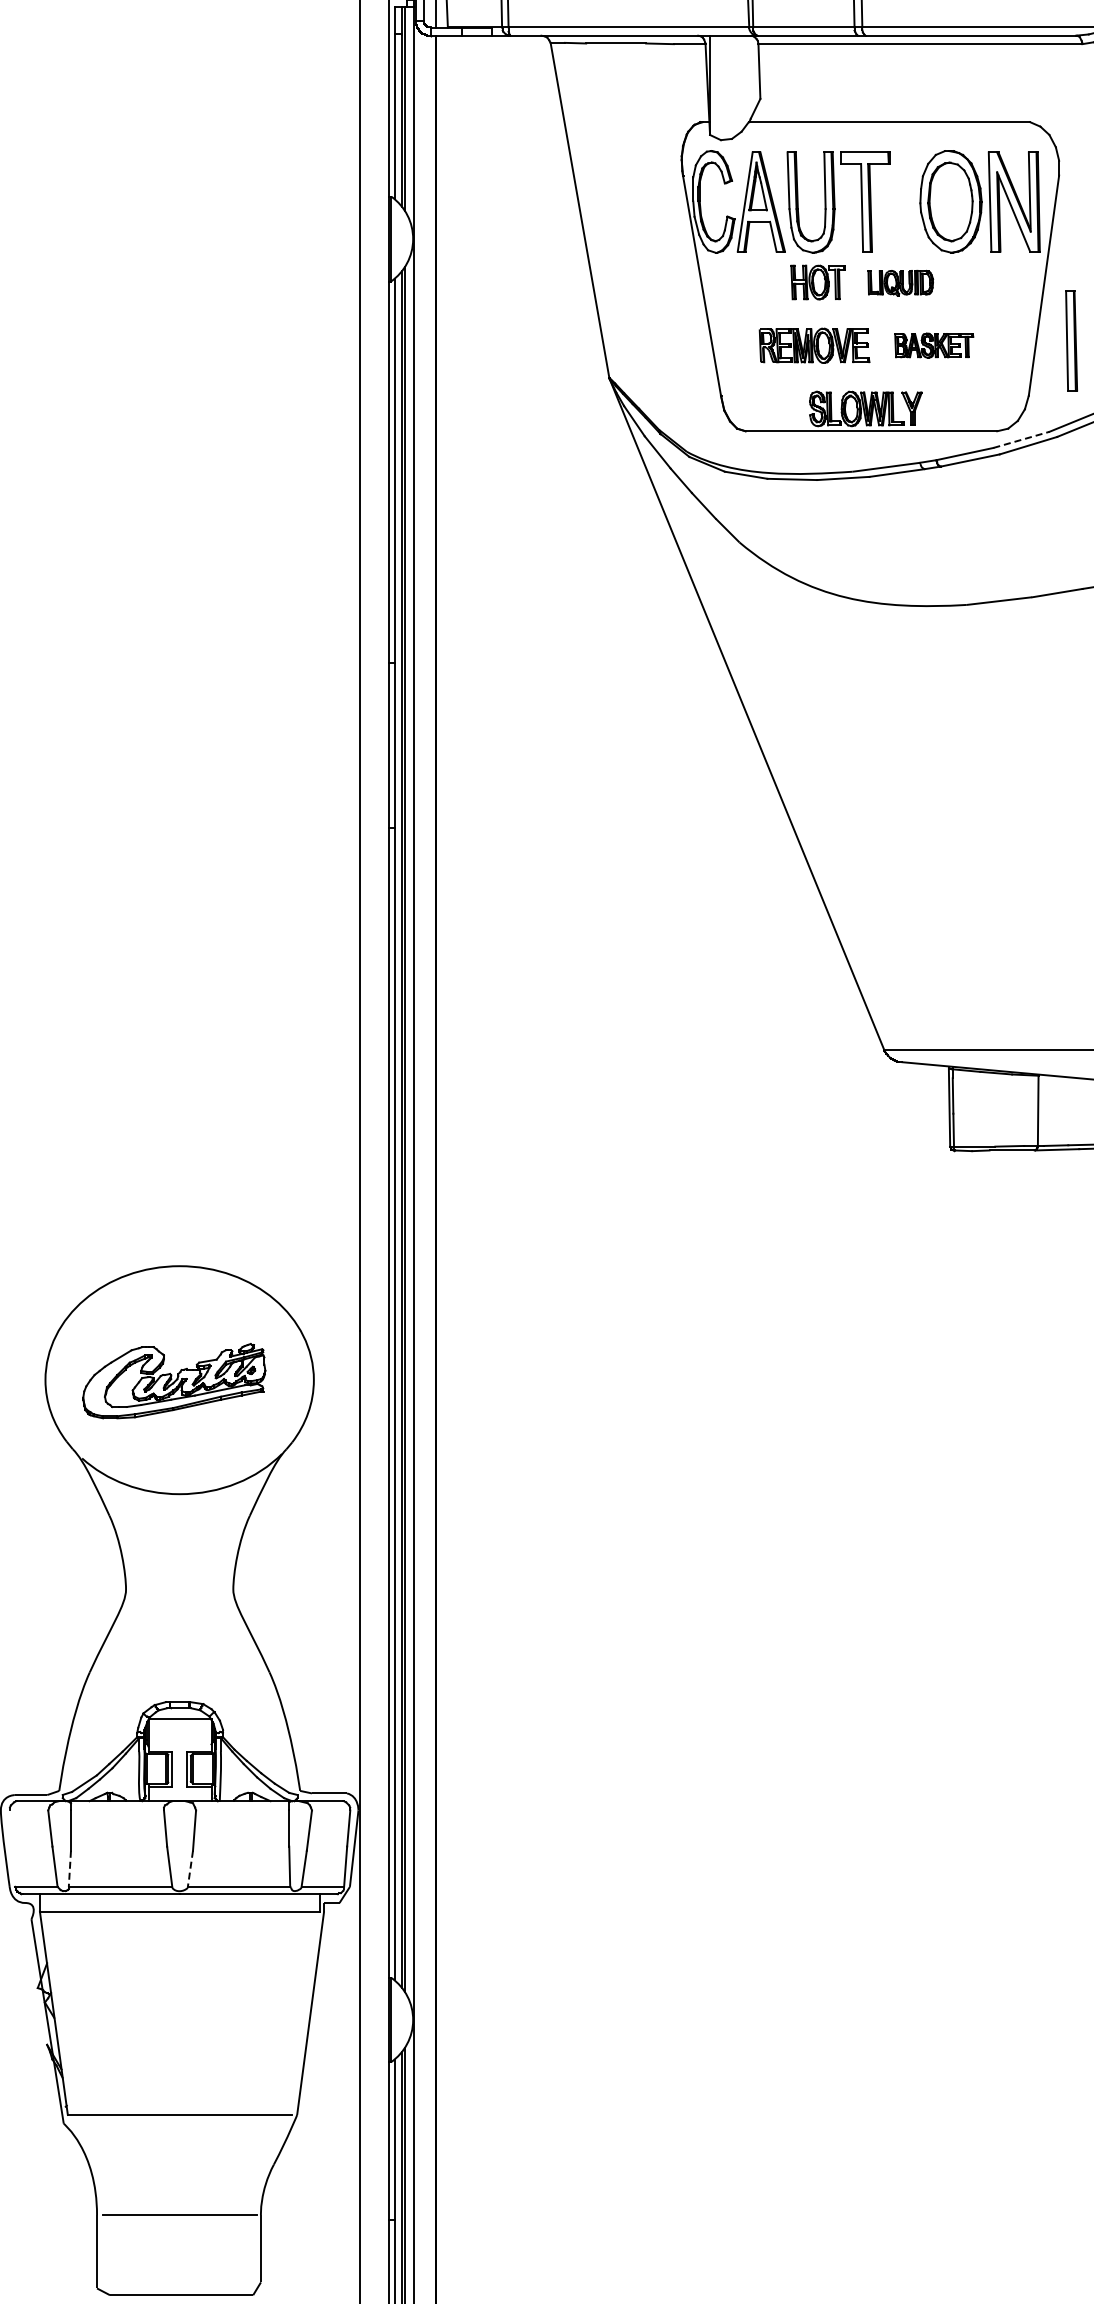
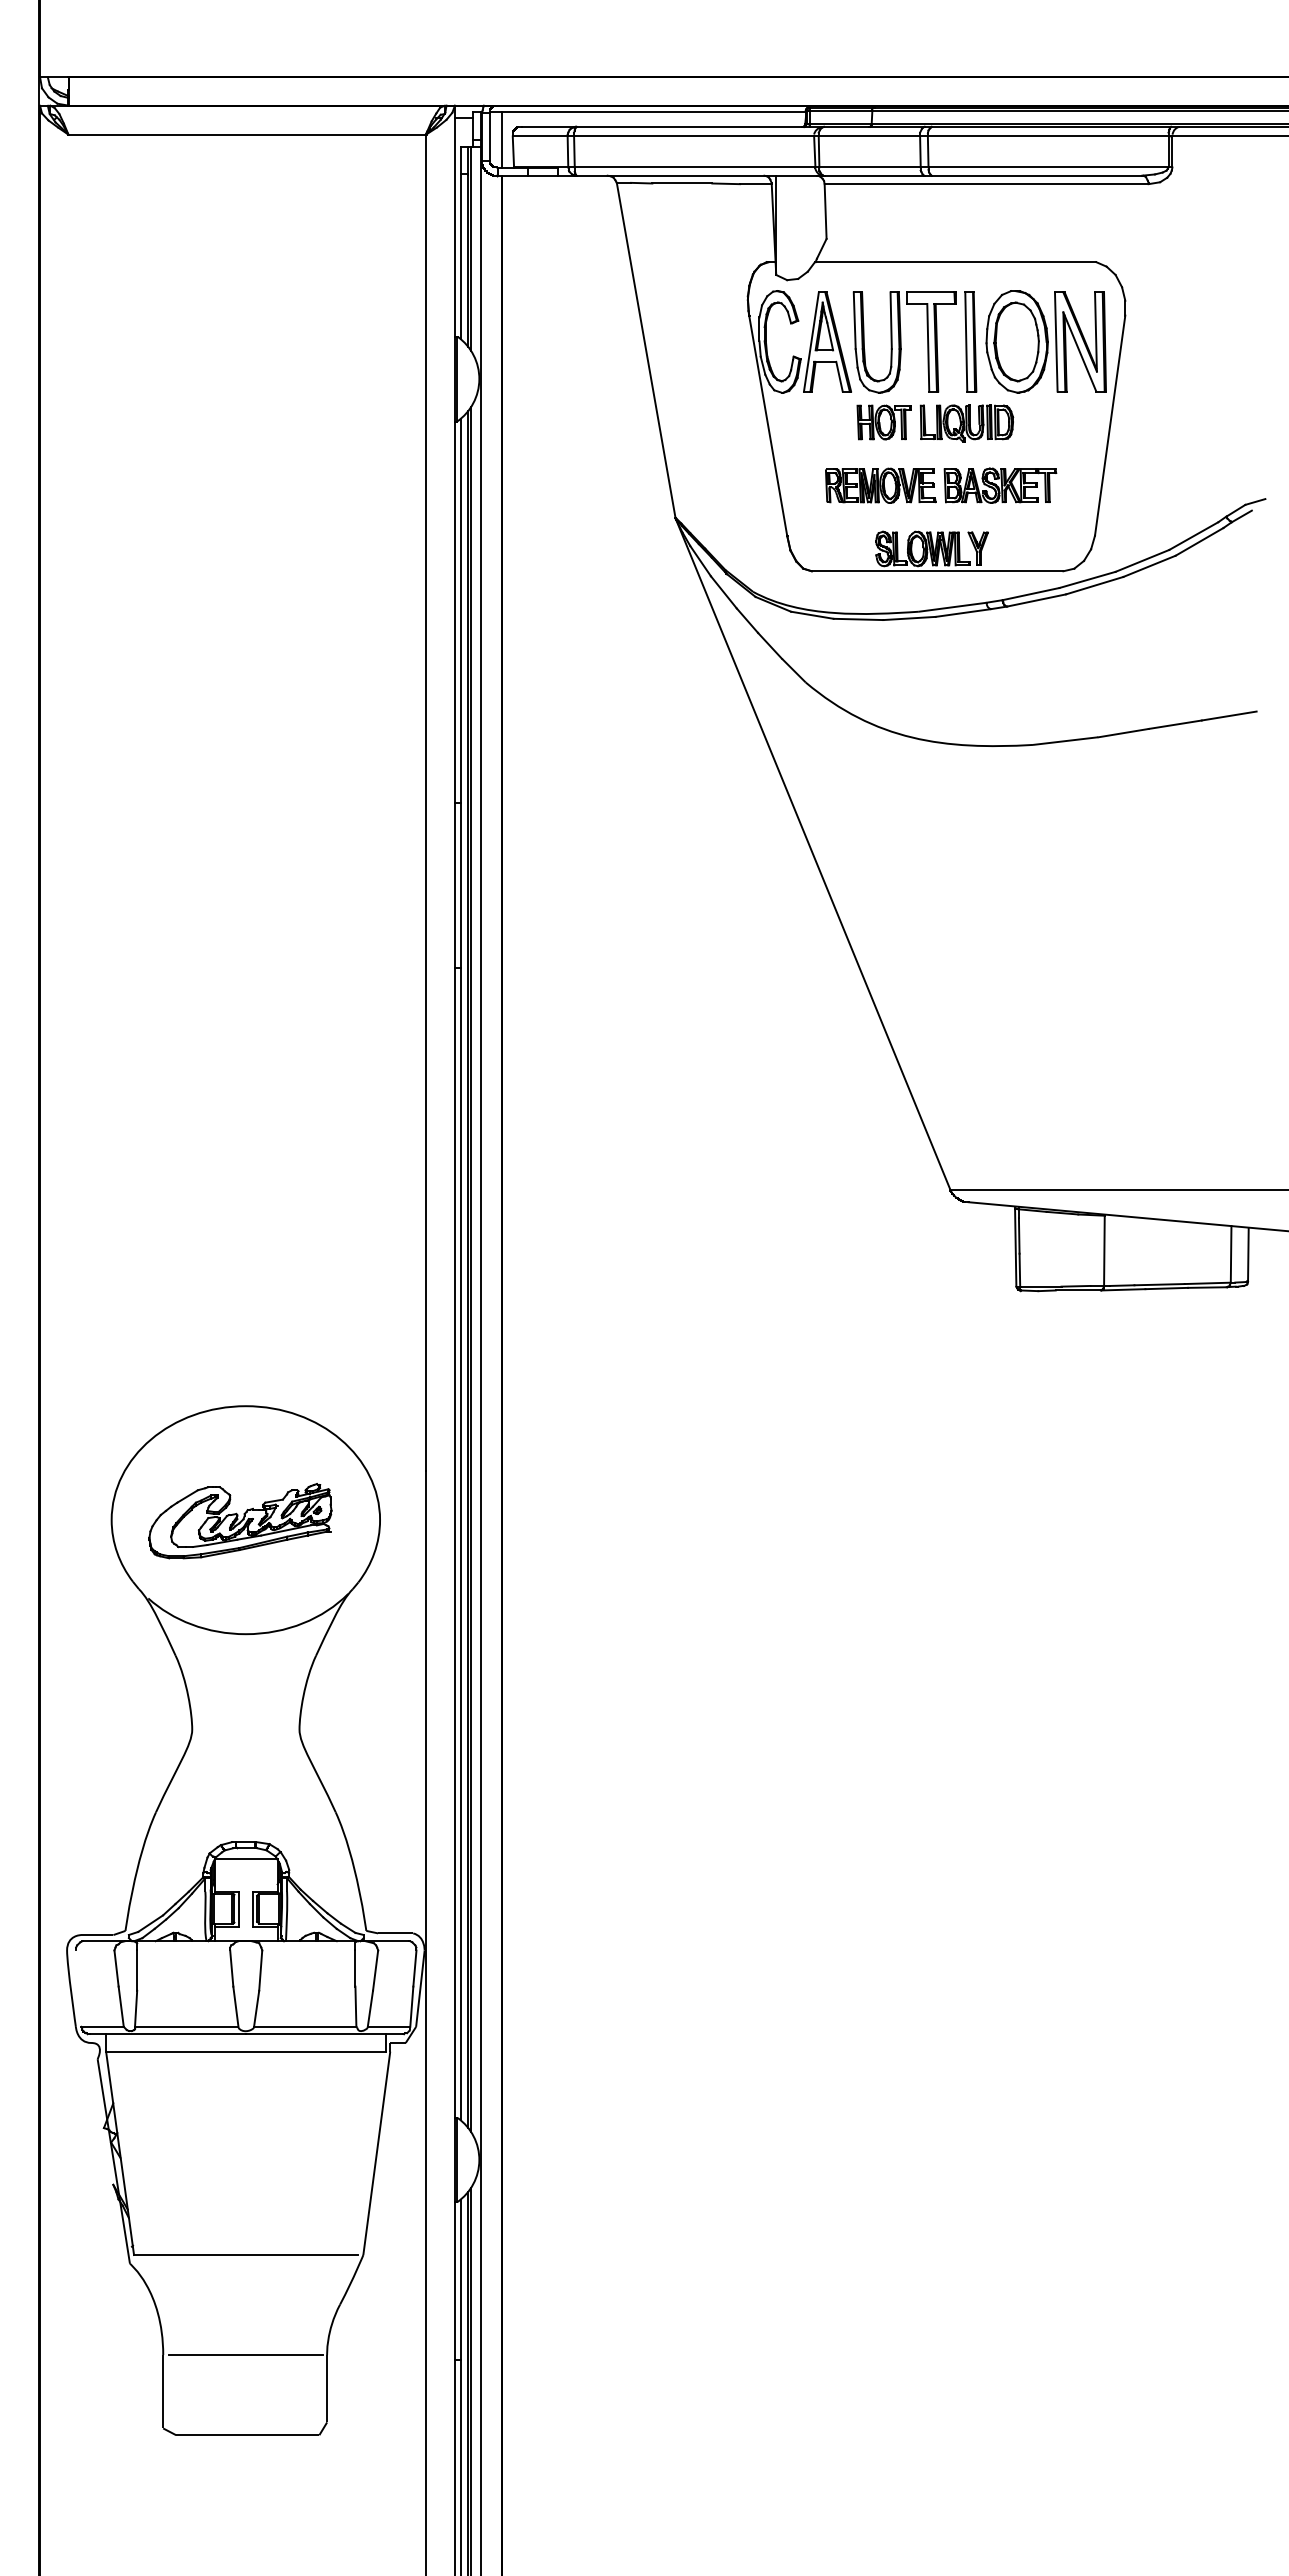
part: (900, 283) -> (966, 423), size x1.43
part: (1071, 340) -> (970, 341), moved
part: (934, 345) -> (1000, 485), size x1.43
line: (1022, 439) -> (1088, 579), dashed -> solid
line: (70, 1869) -> (136, 2009), dashed -> solid
line: (190, 1869) -> (256, 2009), dashed -> solid

